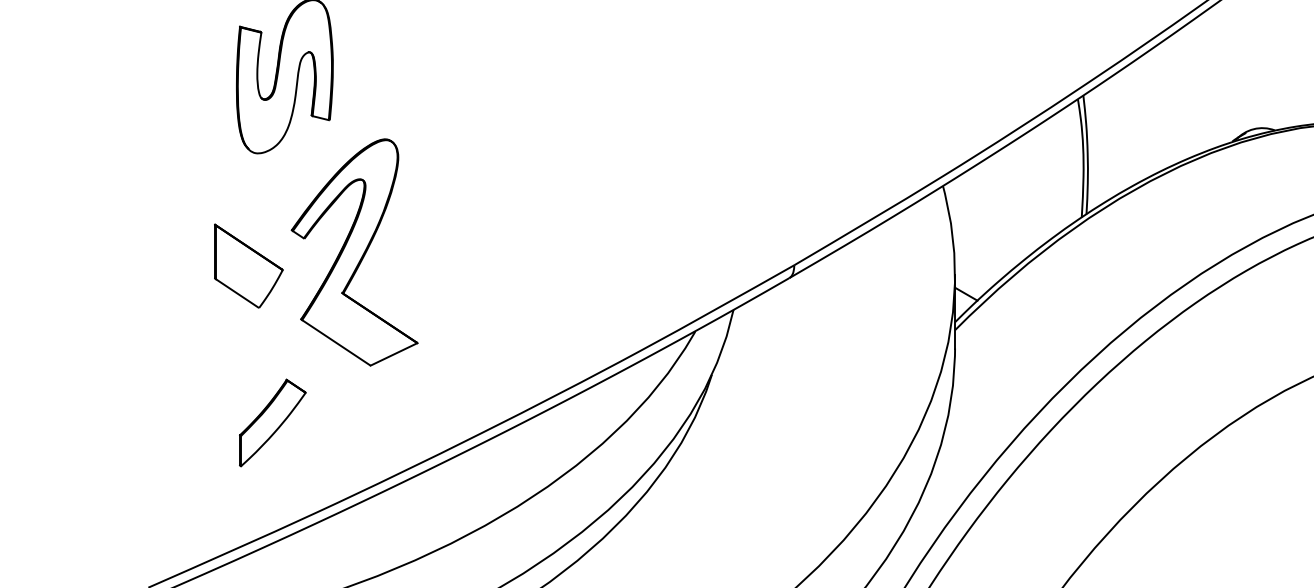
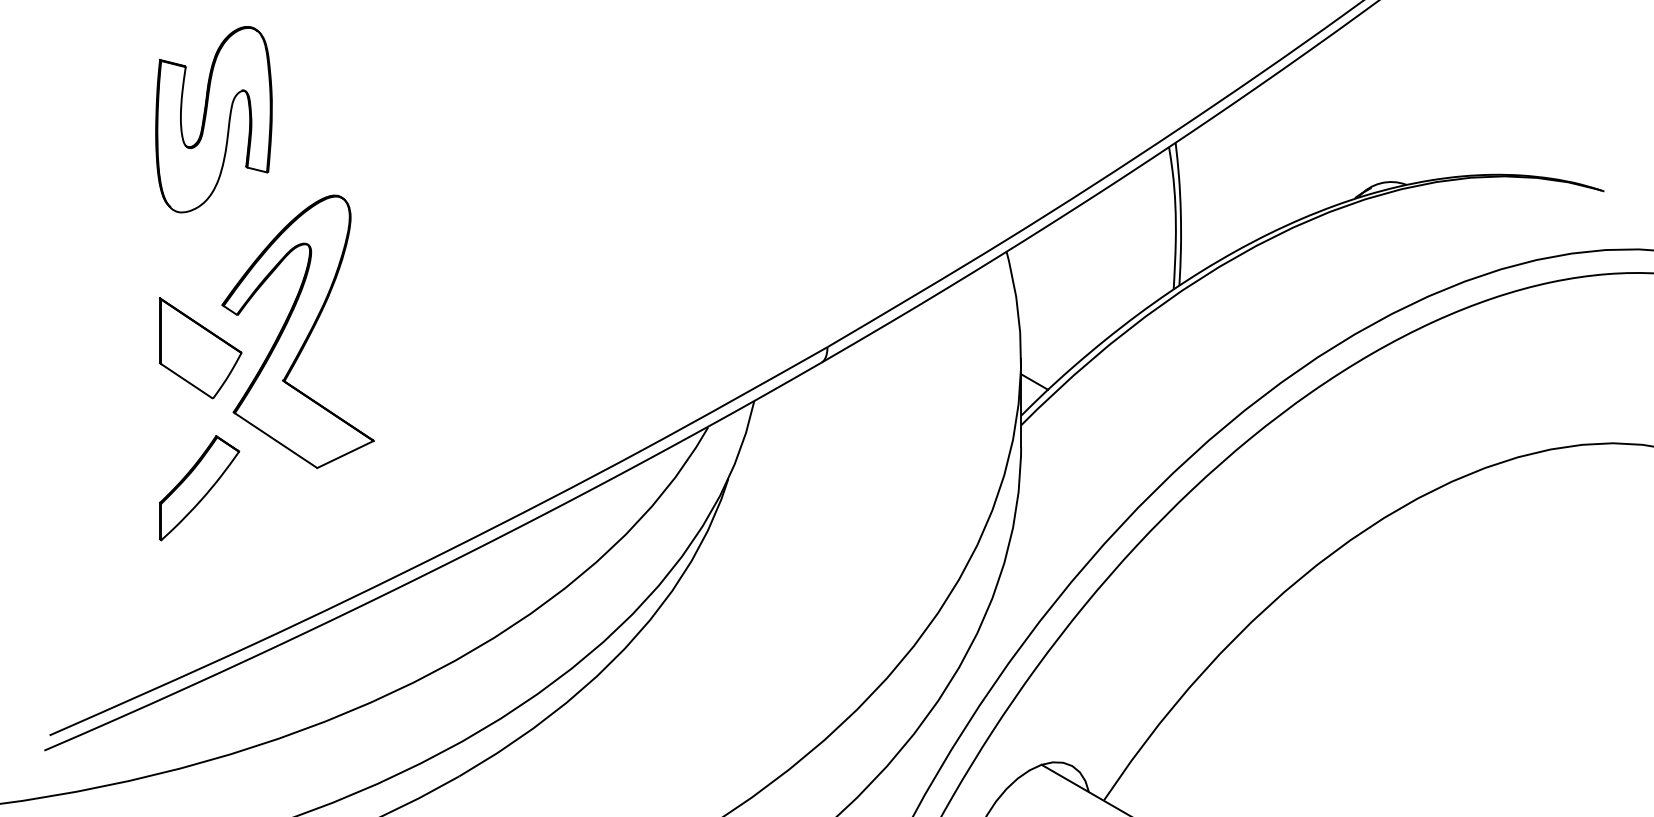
part: (248, 266) -> (200, 348), moved
part: (272, 423) -> (199, 488), moved

